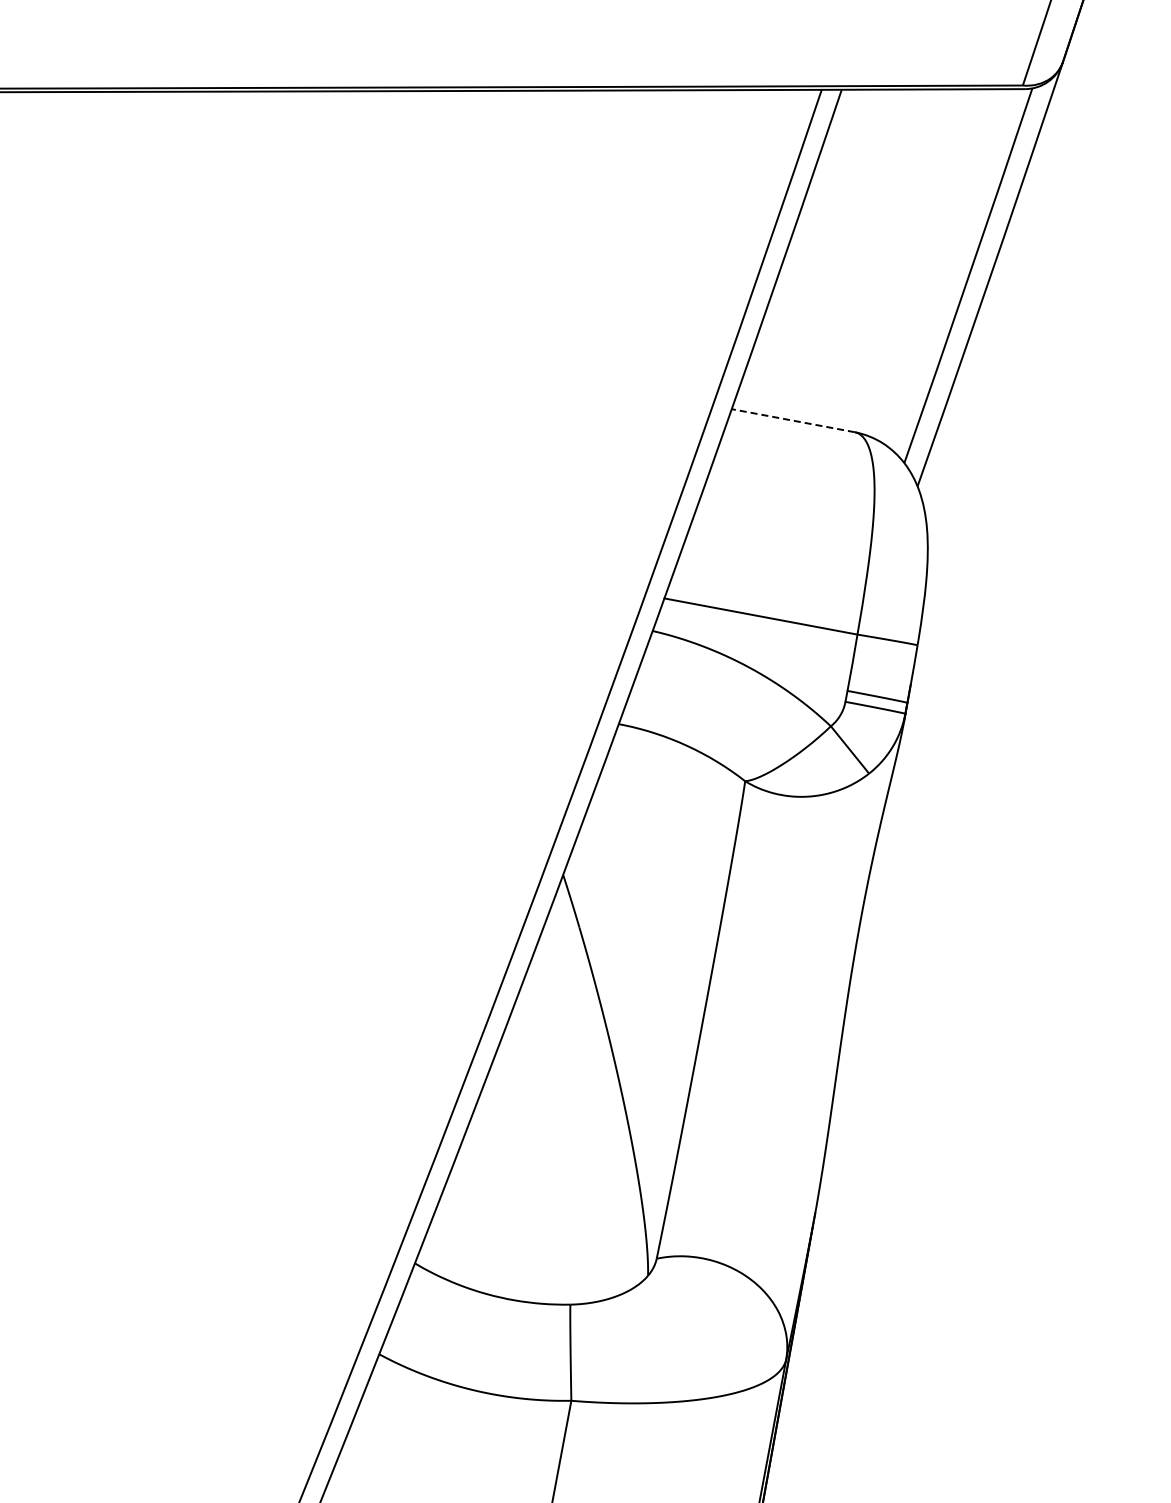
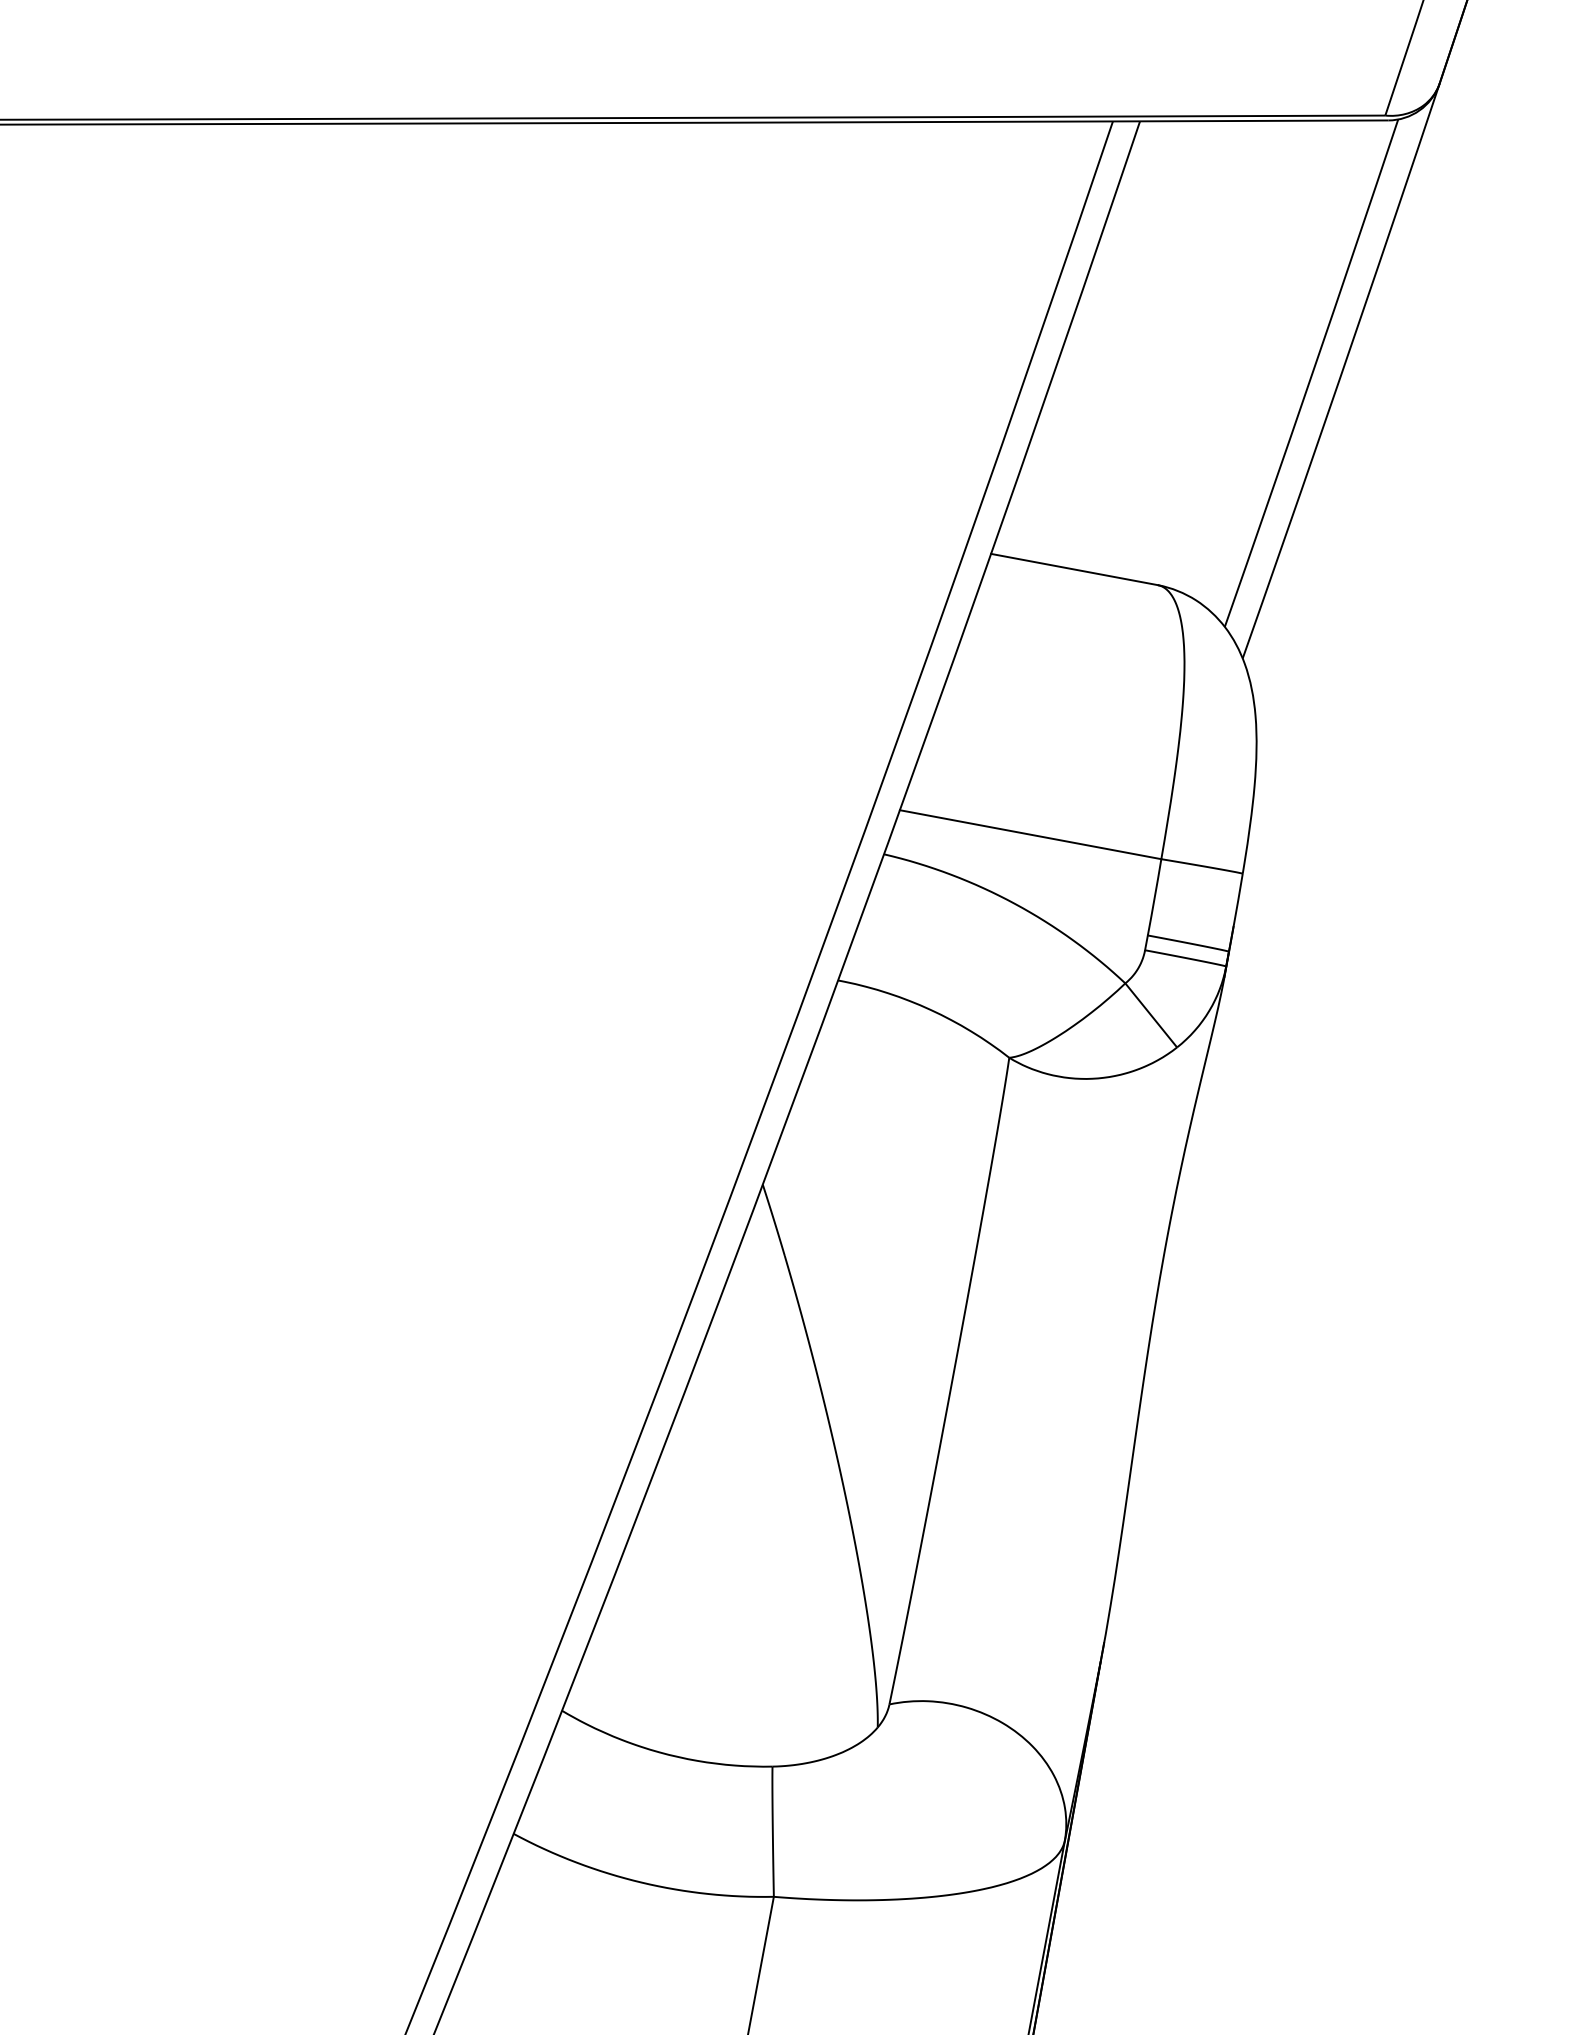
line: (793, 420) -> (1074, 569), dashed -> solid

